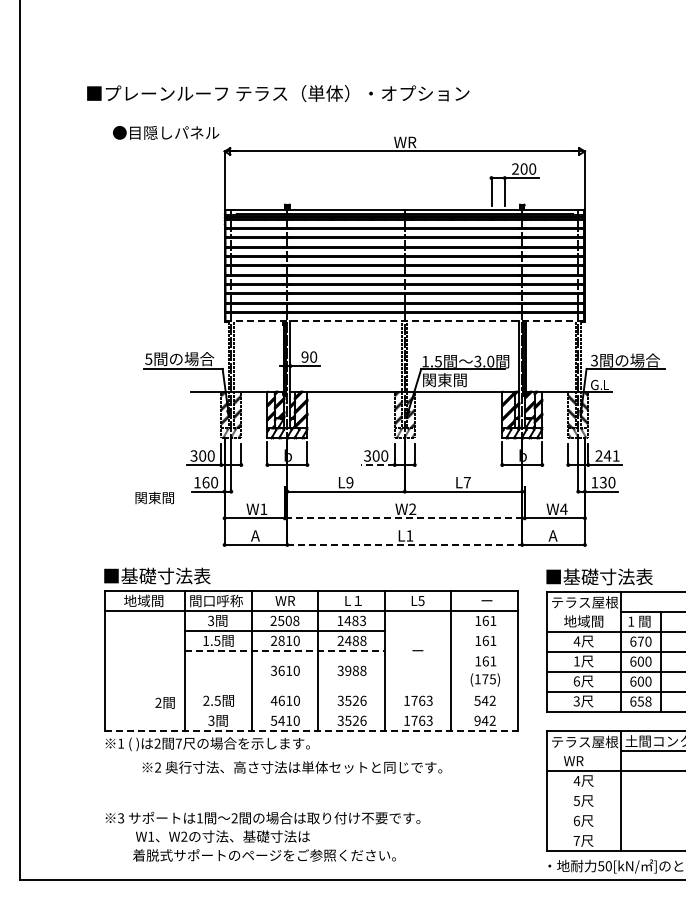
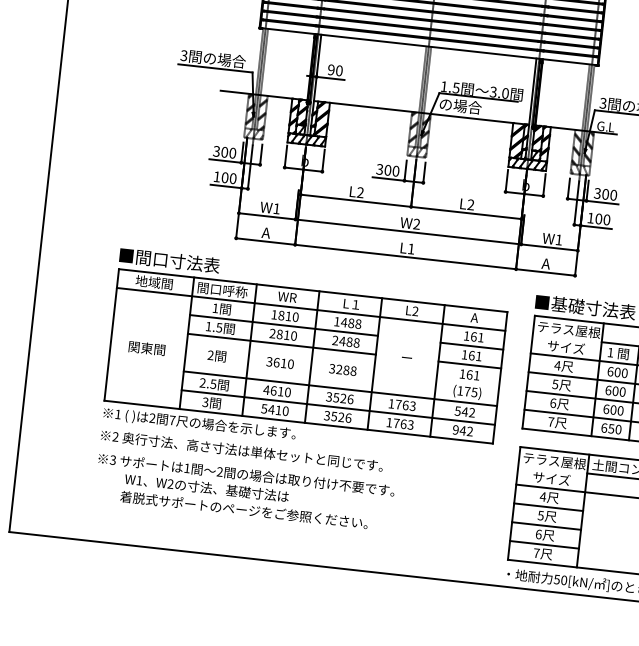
line: (404, 321) -> (428, 46), dashed -> solid
text: (148, 358) -> (183, 55), 5 -> 3
text: (445, 380) -> (460, 106), 関東間 -> の場合
text: (607, 455) -> (605, 193), 241 -> 300
line: (377, 465) -> (388, 179), dashed -> solid
text: (205, 482) -> (224, 177), 160 -> 100
text: (349, 482) -> (360, 192), L9 -> L2
text: (466, 482) -> (470, 204), L7 -> L2
text: (602, 482) -> (598, 218), 130 -> 100
text: (154, 497) -> (146, 347), moved
text: (563, 508) -> (558, 239), W4 -> W1
line: (404, 518) -> (408, 232), dashed -> solid
line: (405, 544) -> (406, 256), dashed -> solid
text: (138, 575) -> (151, 258), ■基礎寸法表 -> ■間口寸法表
text: (421, 600) -> (415, 310), L5 -> L2
text: (486, 600) -> (476, 317), ー -> A
text: (211, 620) -> (215, 307), 3 -> 1
text: (284, 620) -> (284, 315), 2508 -> 1810
text: (362, 620) -> (358, 323), 1483 -> 1488
text: (583, 621) -> (565, 347), 地域間 -> サイズ
line: (484, 630) -> (471, 345), added
text: (640, 641) -> (617, 372), 670 -> 600
line: (284, 650) -> (281, 343), dashed -> solid
line: (484, 650) -> (469, 364), added
text: (576, 661) -> (555, 384), 1 -> 5
text: (348, 670) -> (339, 369), 3988 -> 3288
line: (351, 690) -> (340, 388), added
text: (576, 701) -> (550, 422), 3 -> 7
text: (648, 701) -> (618, 429), 658 -> 650
text: (164, 702) -> (216, 355), moved
line: (351, 710) -> (338, 407), added
line: (312, 730) -> (299, 421), dashed -> solid
text: (583, 760) -> (551, 478), WR -> サイズ
text: (292, 767) -> (242, 450), moved
line: (583, 791) -> (548, 507), added
line: (583, 811) -> (546, 526), added
line: (583, 831) -> (543, 545), added
text: (262, 836) -> (244, 491), moved

